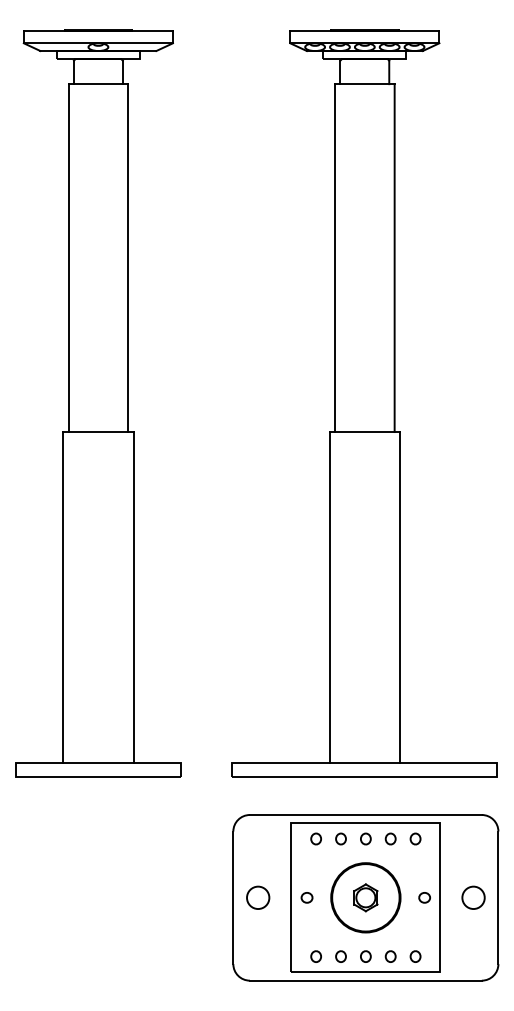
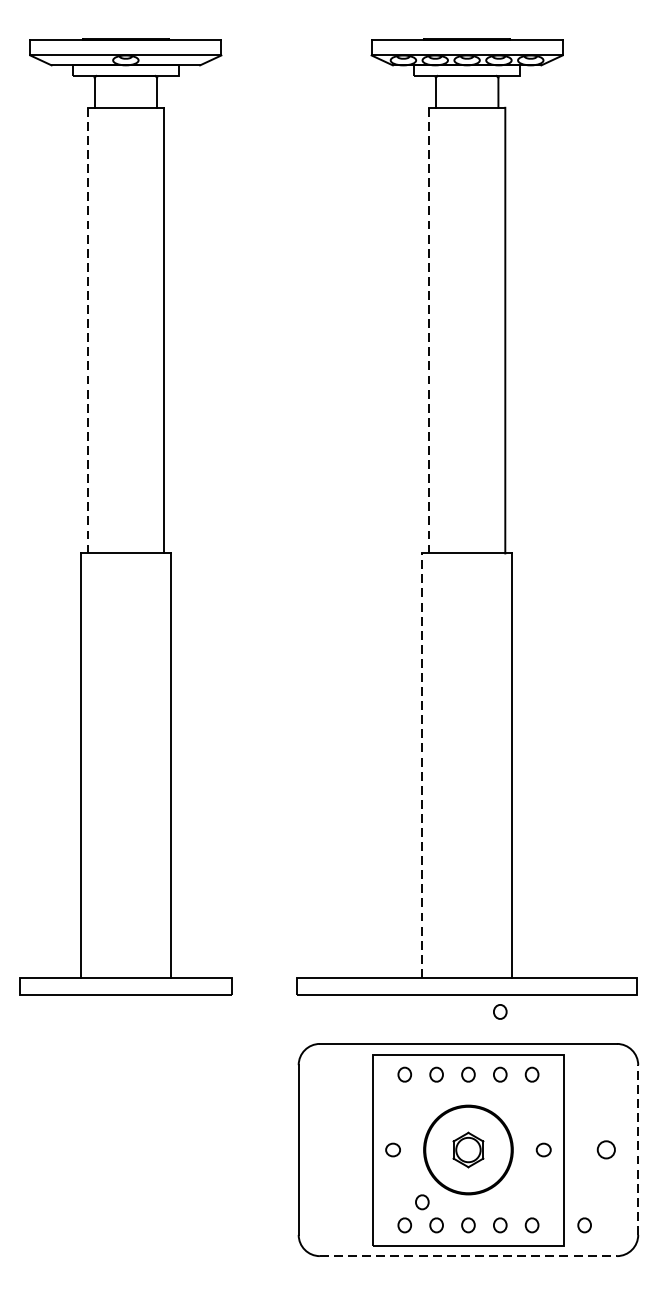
line: (68, 258) -> (87, 331), solid -> dashed
line: (335, 258) -> (429, 331), solid -> dashed
line: (329, 597) -> (421, 765), solid -> dashed
part: (390, 789) -> (500, 1011), added
circle: (258, 897) -> (330, 1149), removed
circle: (473, 897) -> (606, 1149), size x0.6
line: (498, 897) -> (638, 1149), solid -> dashed
part: (329, 938) -> (421, 1202), added
part: (456, 956) -> (584, 1225), added
line: (365, 980) -> (467, 1255), solid -> dashed

